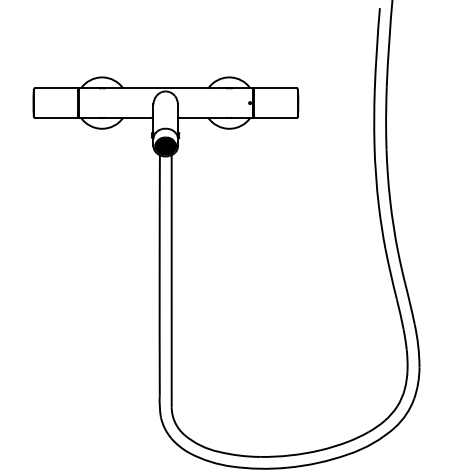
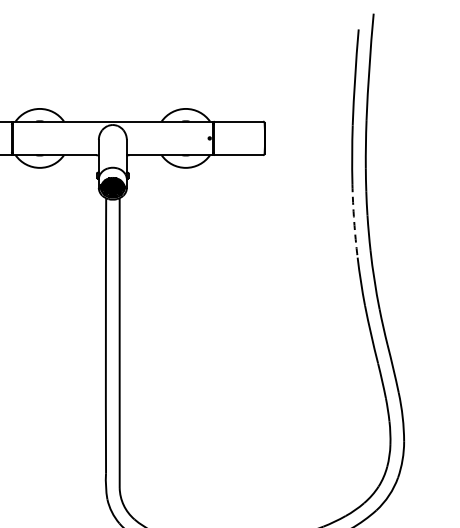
arc: (375, 175) -> (353, 221), solid -> dashed

